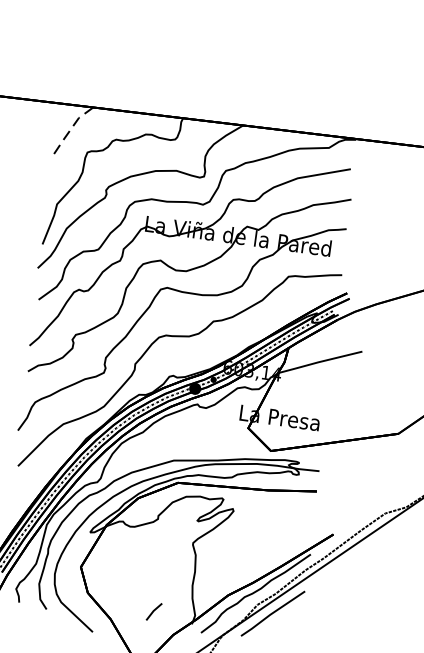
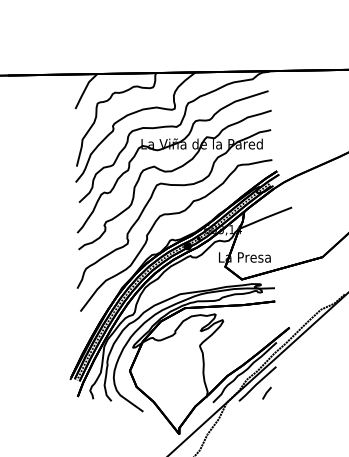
line: (70, 129) -> (84, 90), dashed -> solid
line: (153, 610) -> (266, 392), moved

